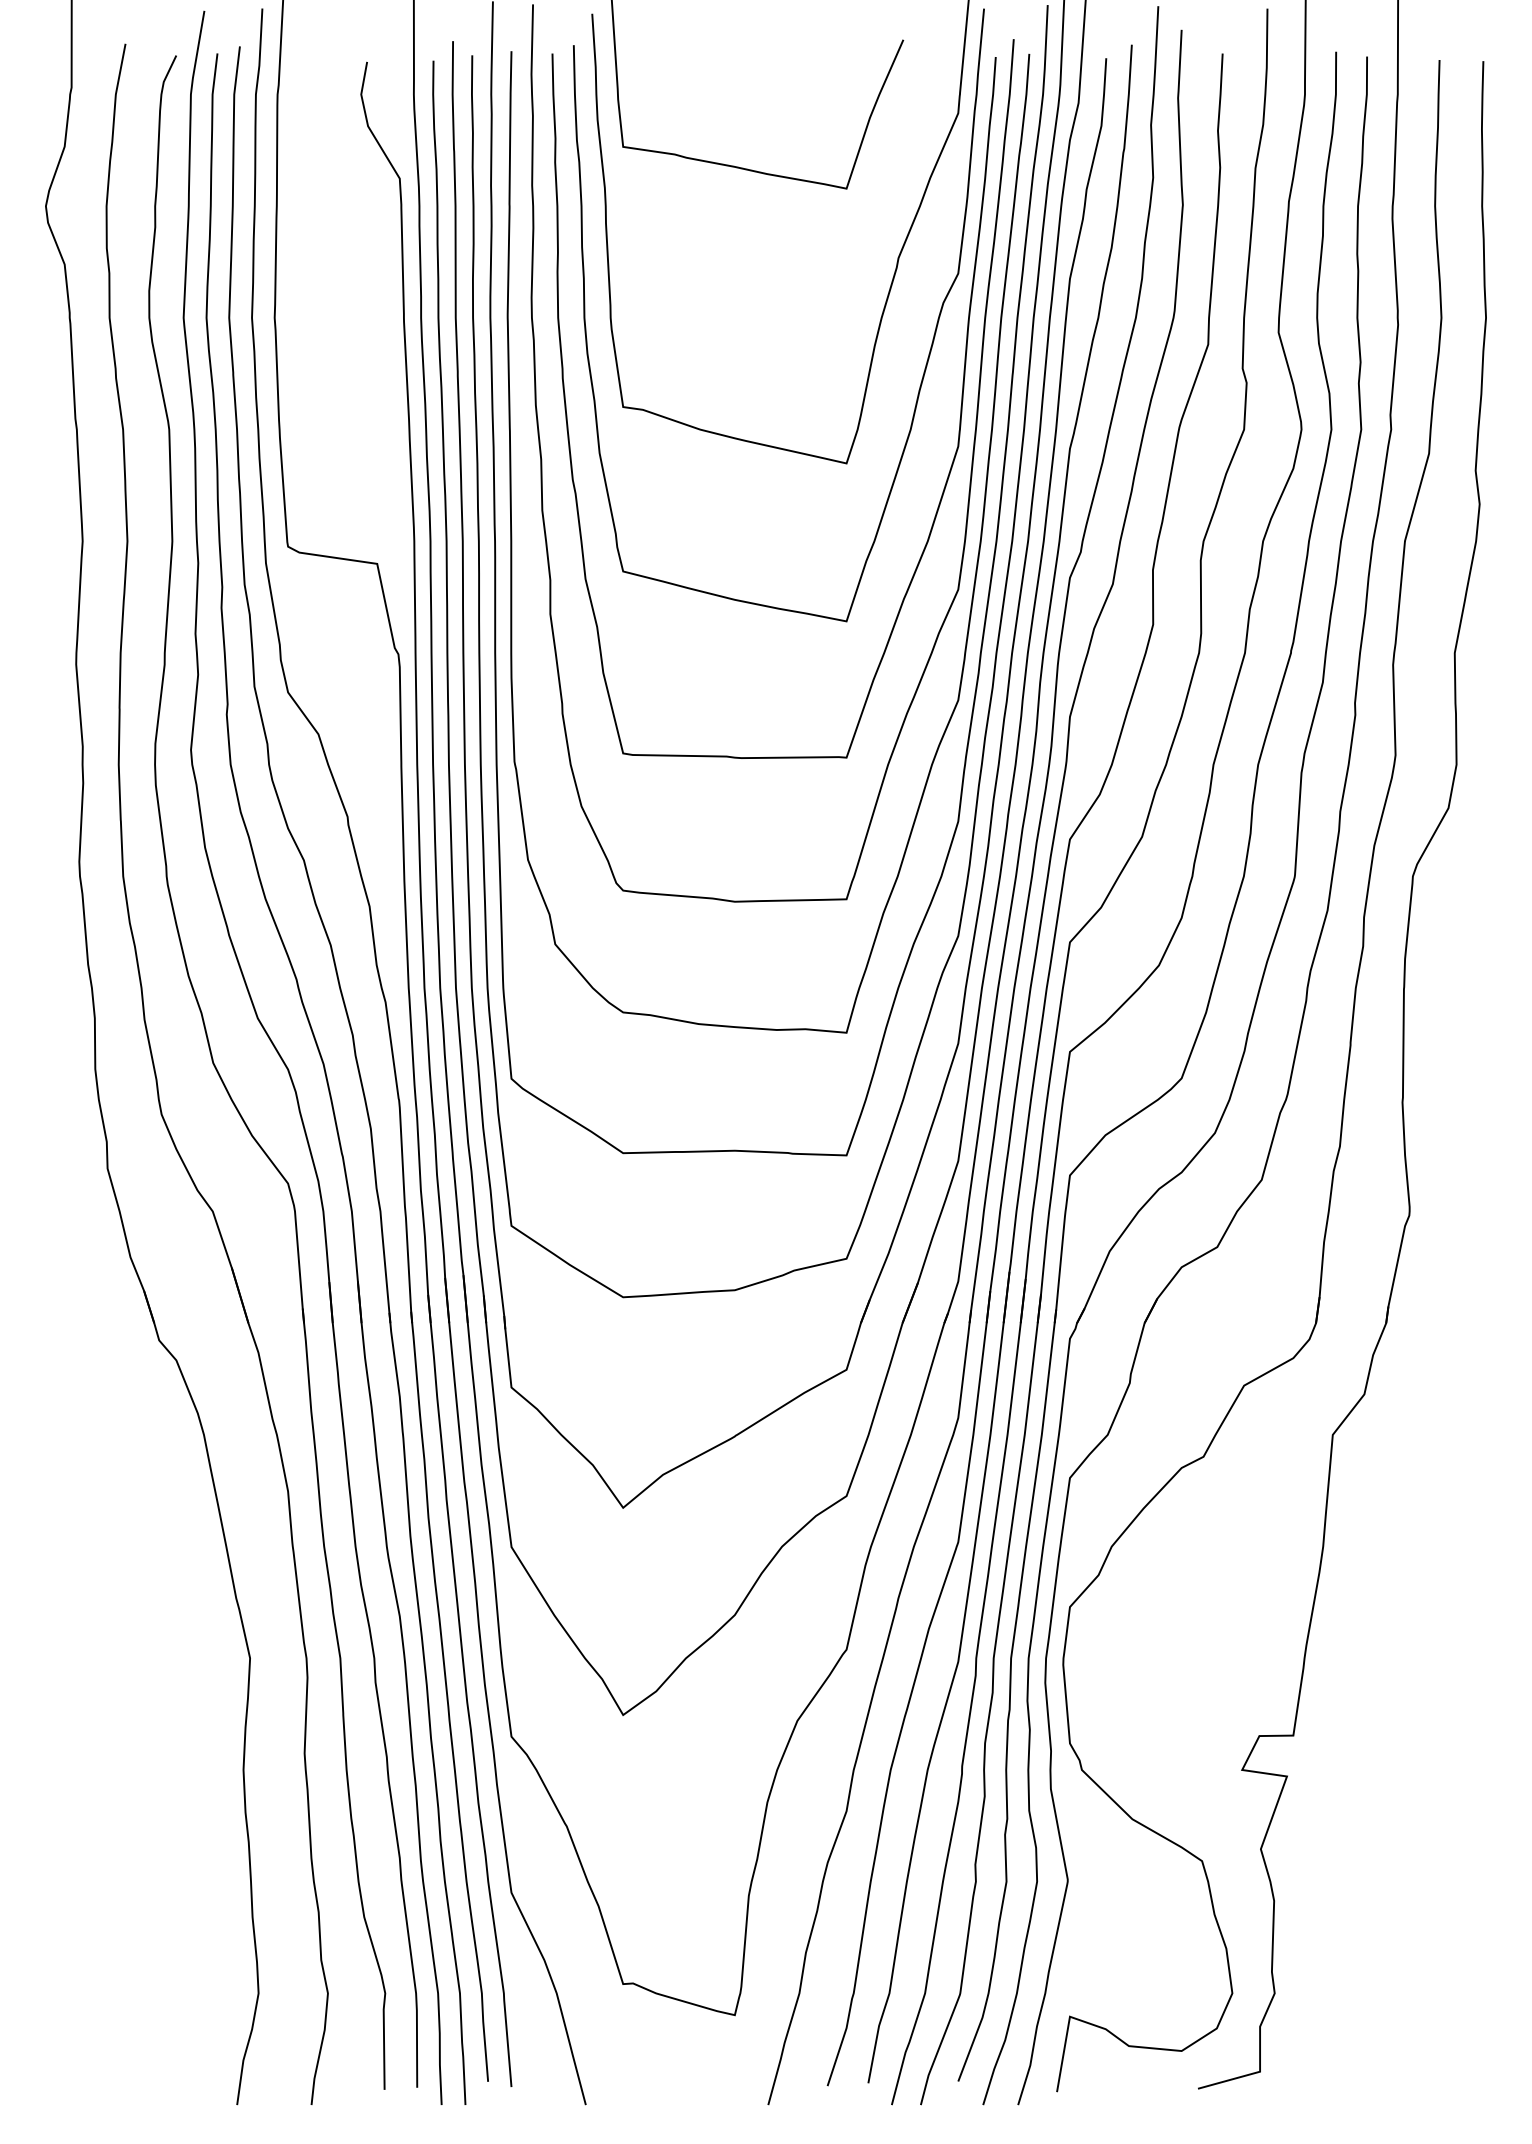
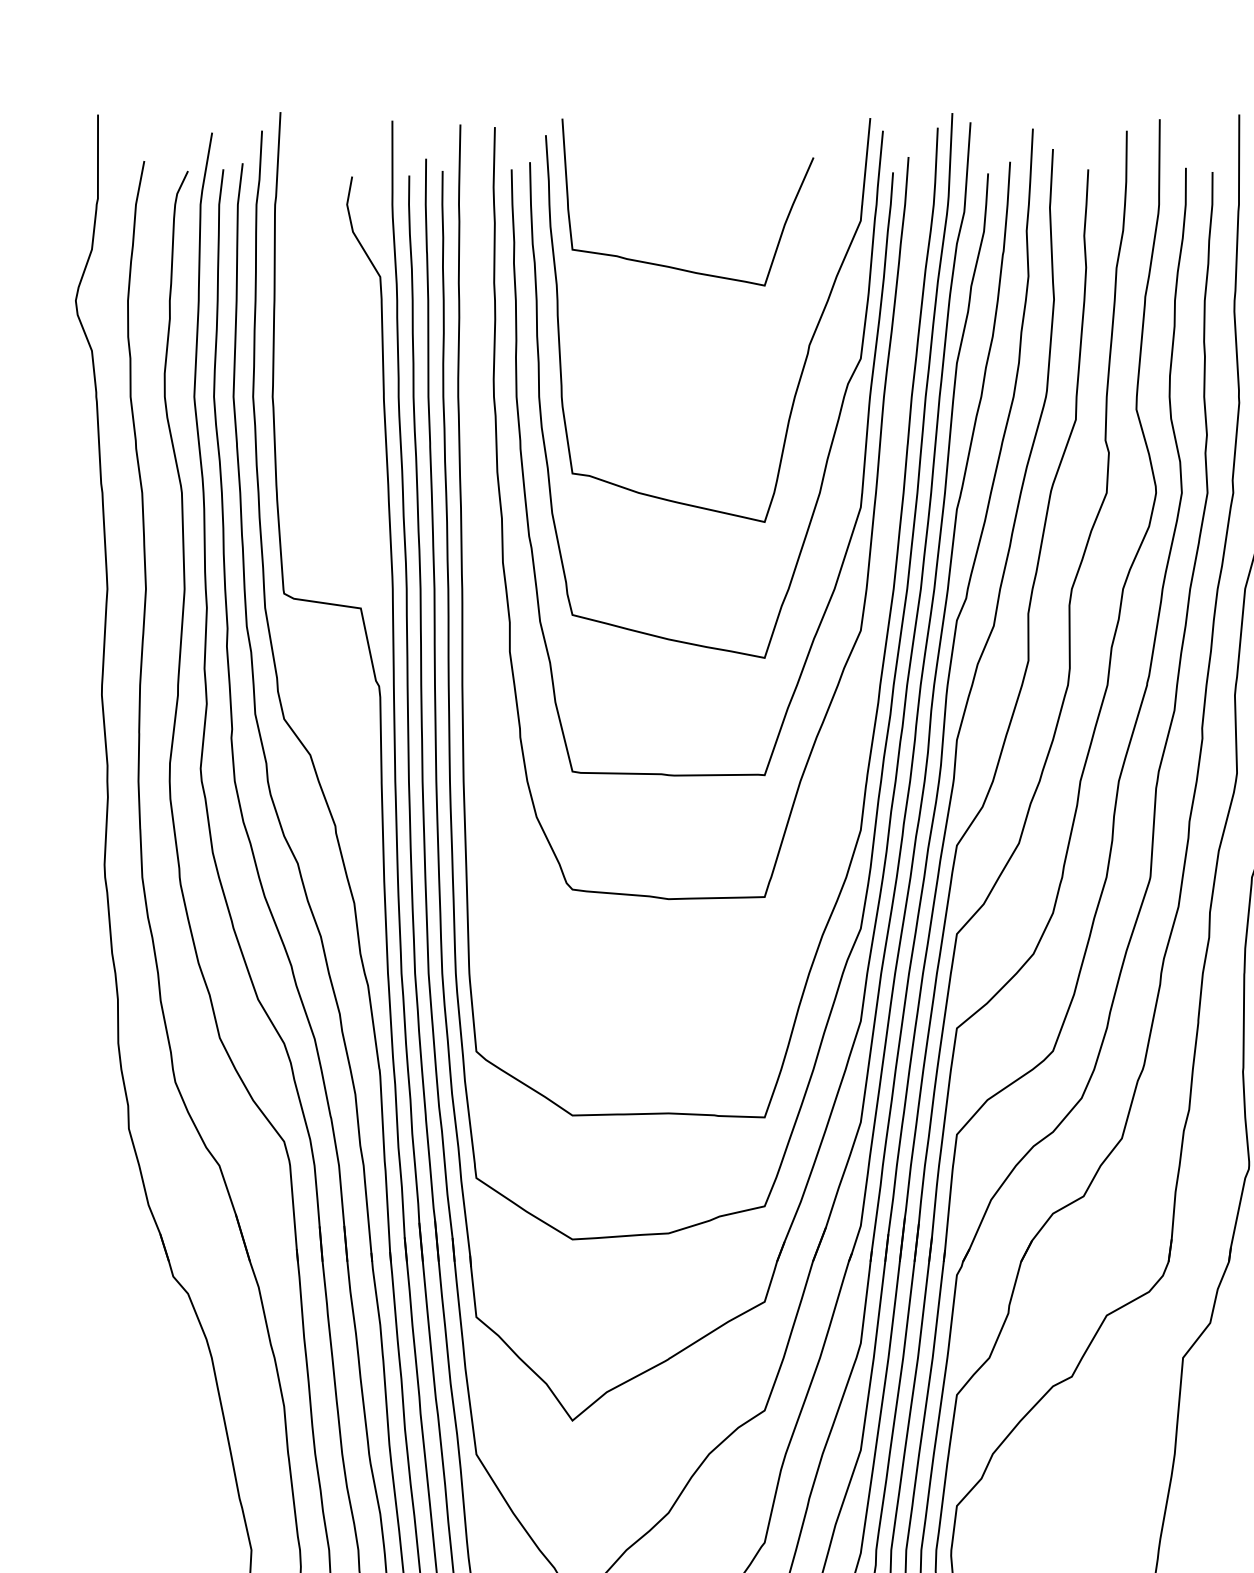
curve: (975, 569) -> (875, 613), removed

